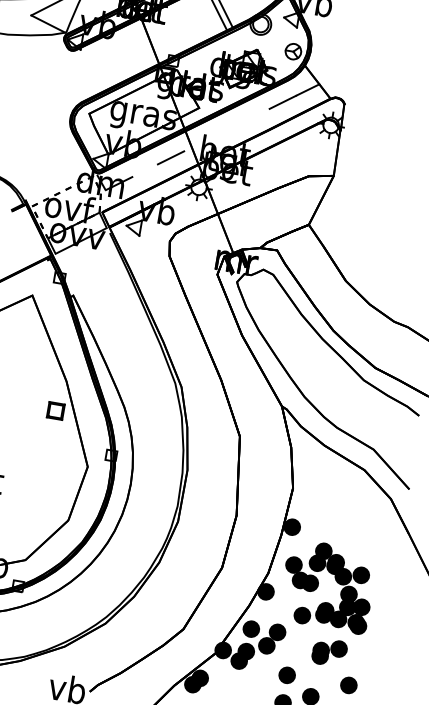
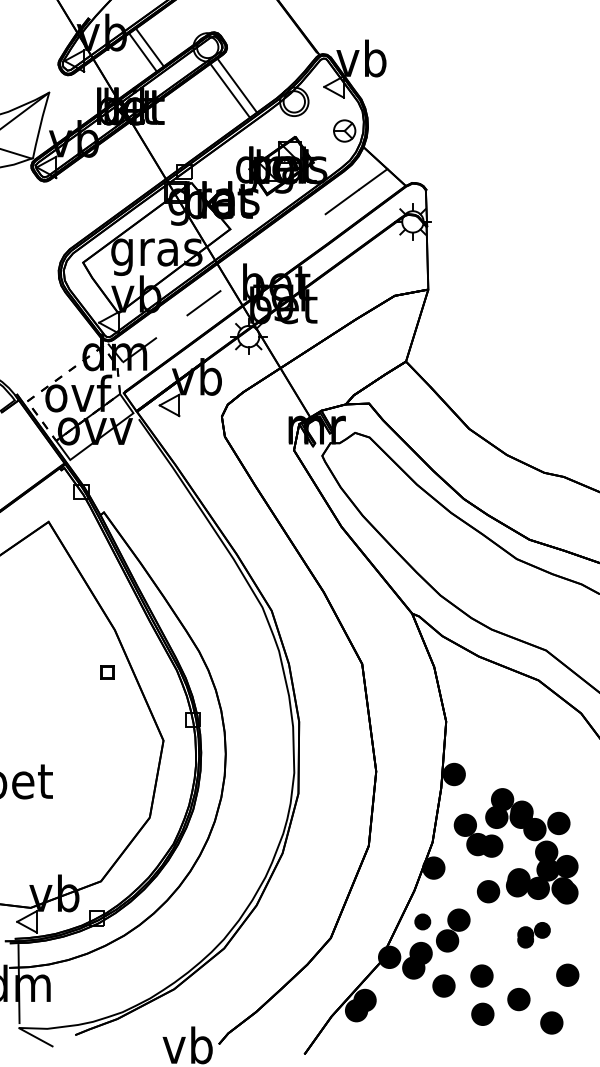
part: (56, 411) -> (107, 672), size x0.6
part: (251, 628) -> (422, 921), size x0.7
part: (329, 651) -> (533, 934), size x0.7
part: (258, 677) -> (443, 985), added

